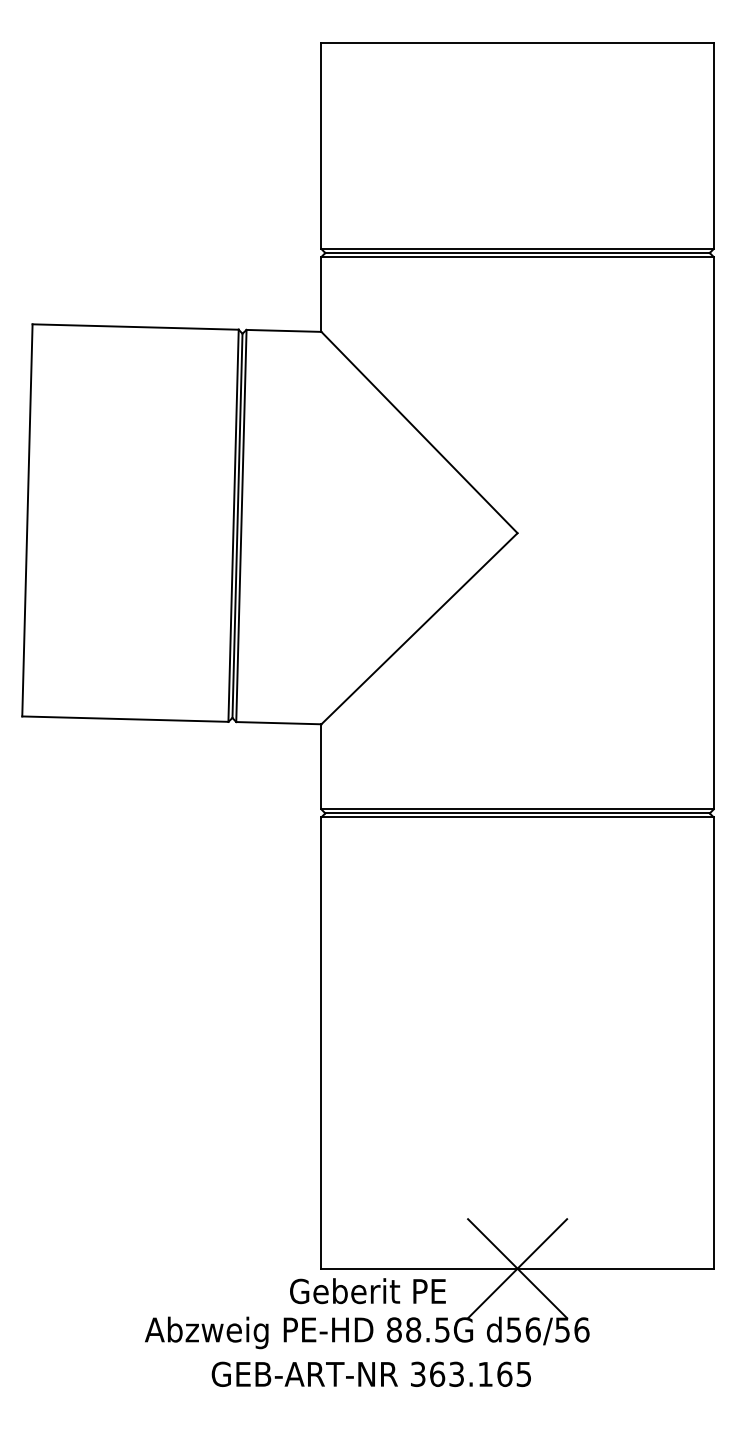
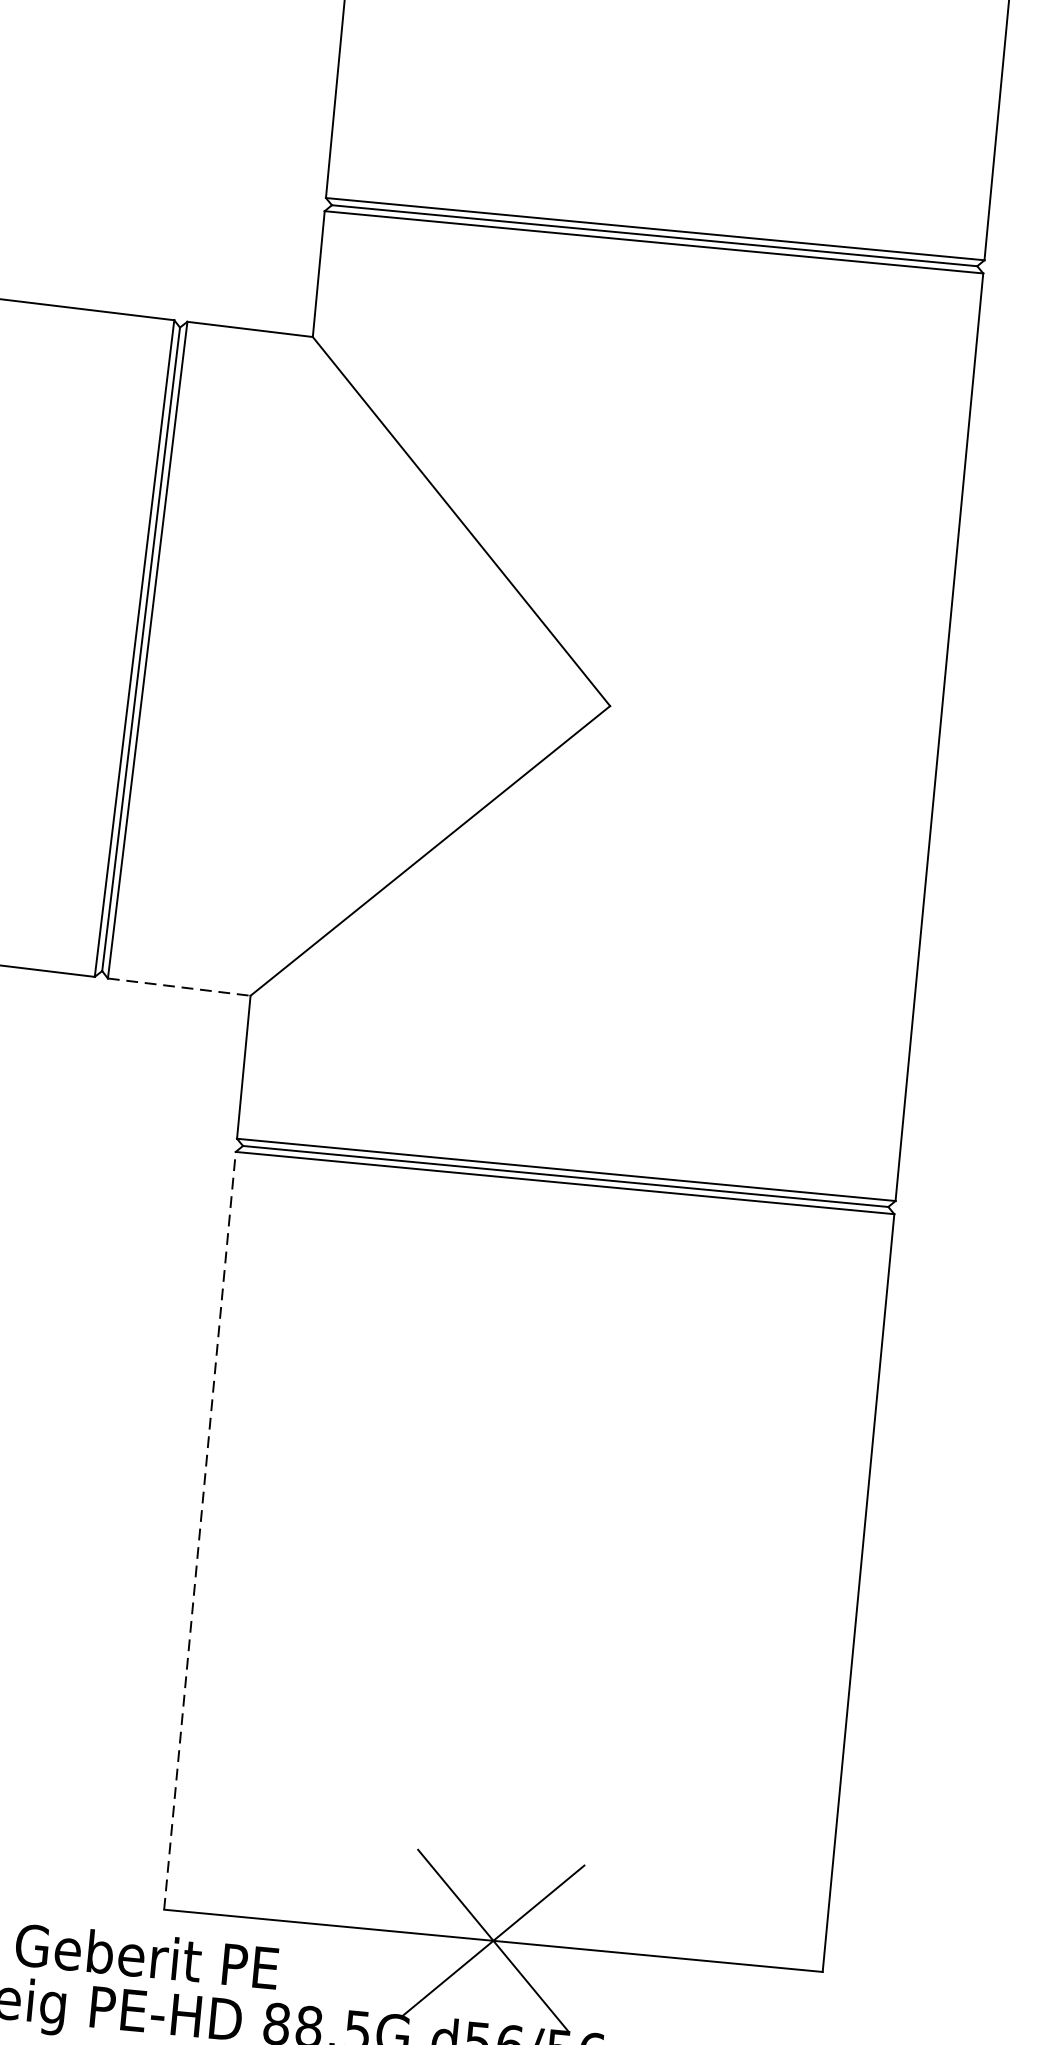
line: (278, 723) -> (178, 987), solid -> dashed
line: (321, 1043) -> (199, 1531), solid -> dashed
text: (367, 1291) -> (146, 1956), moved

